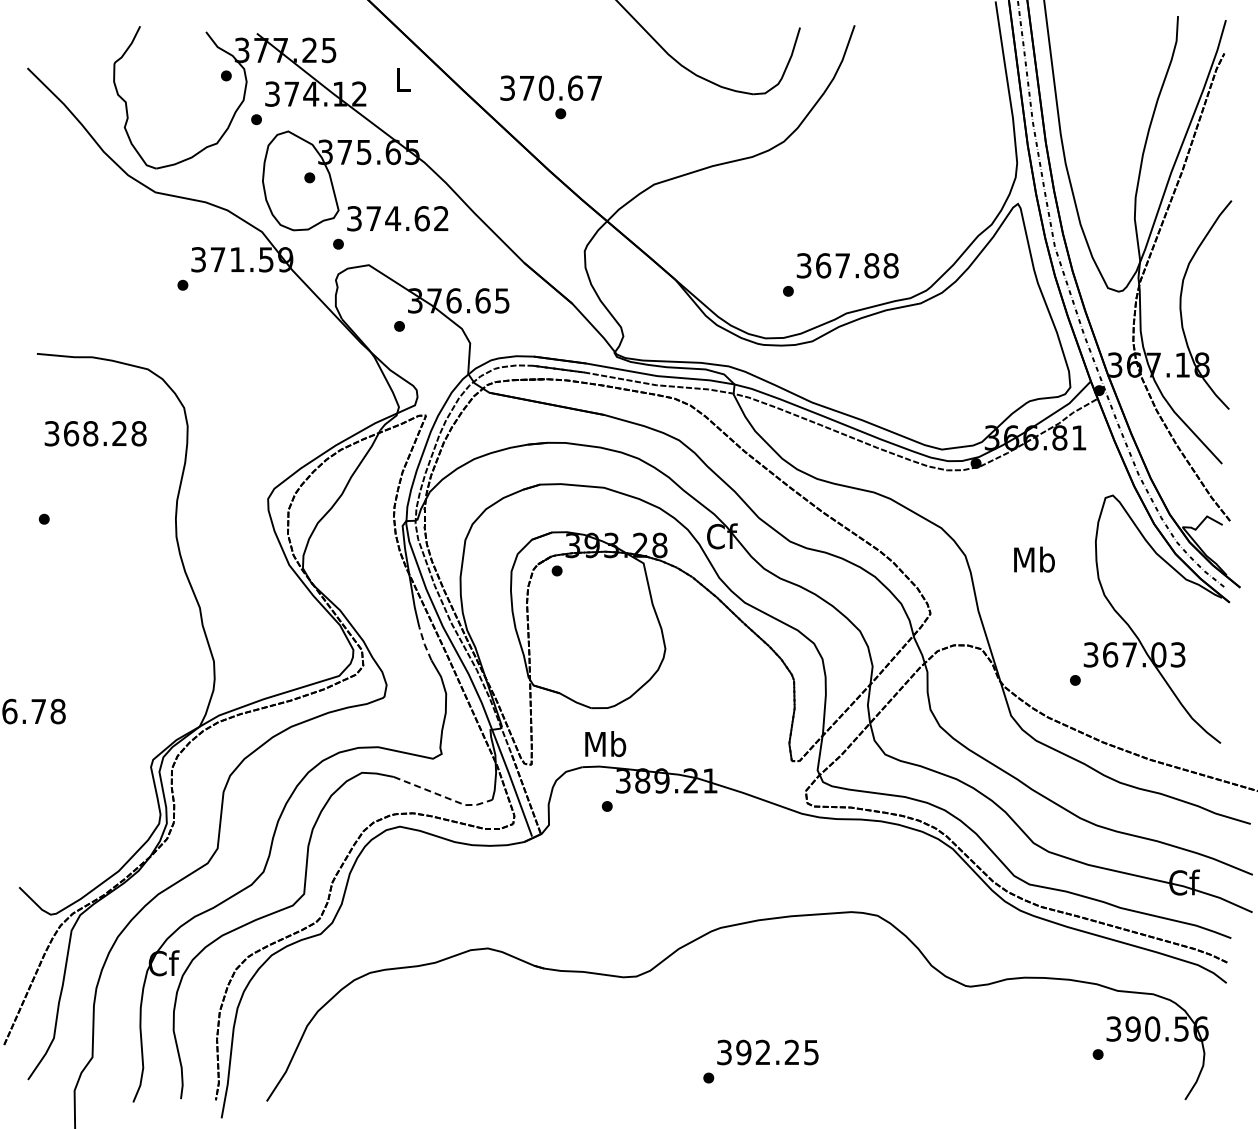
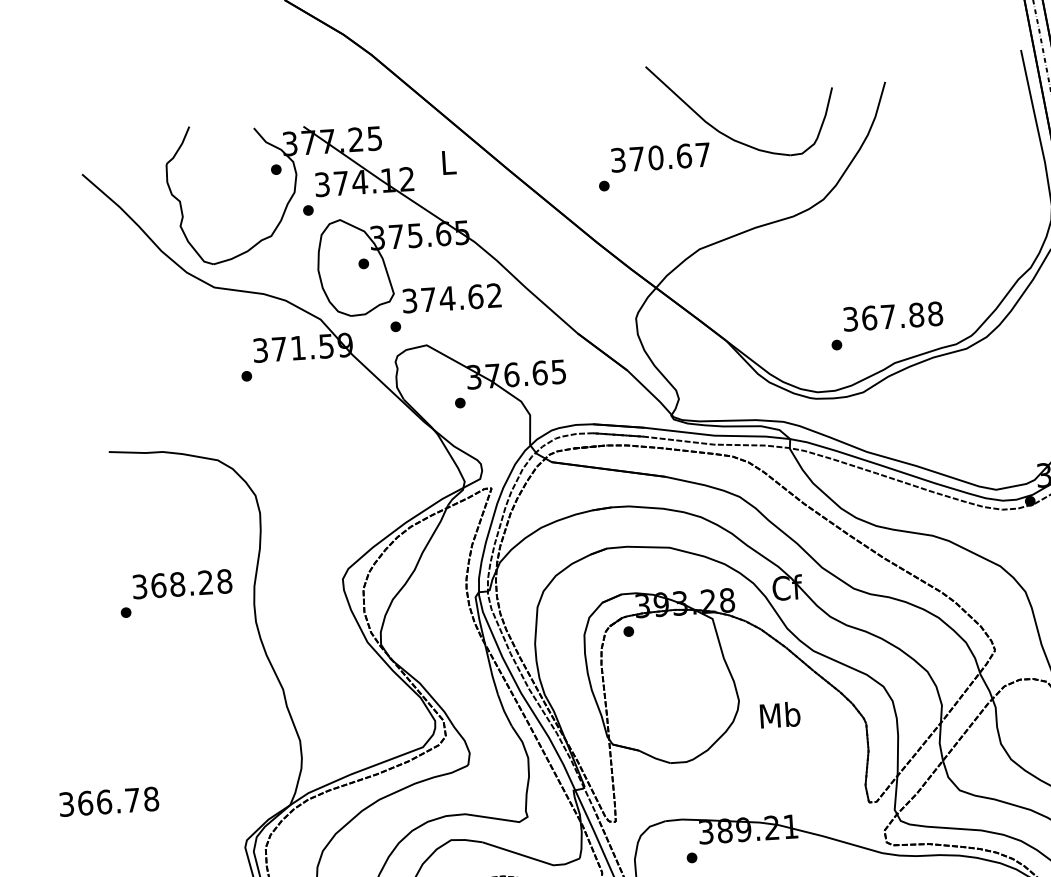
text: (550, 87) -> (659, 156), moved
text: (95, 433) -> (182, 583), moved
line: (424, 644) -> (504, 711), dashed -> solid
text: (605, 744) -> (780, 715), moved
line: (443, 796) -> (531, 858), dashed -> solid

